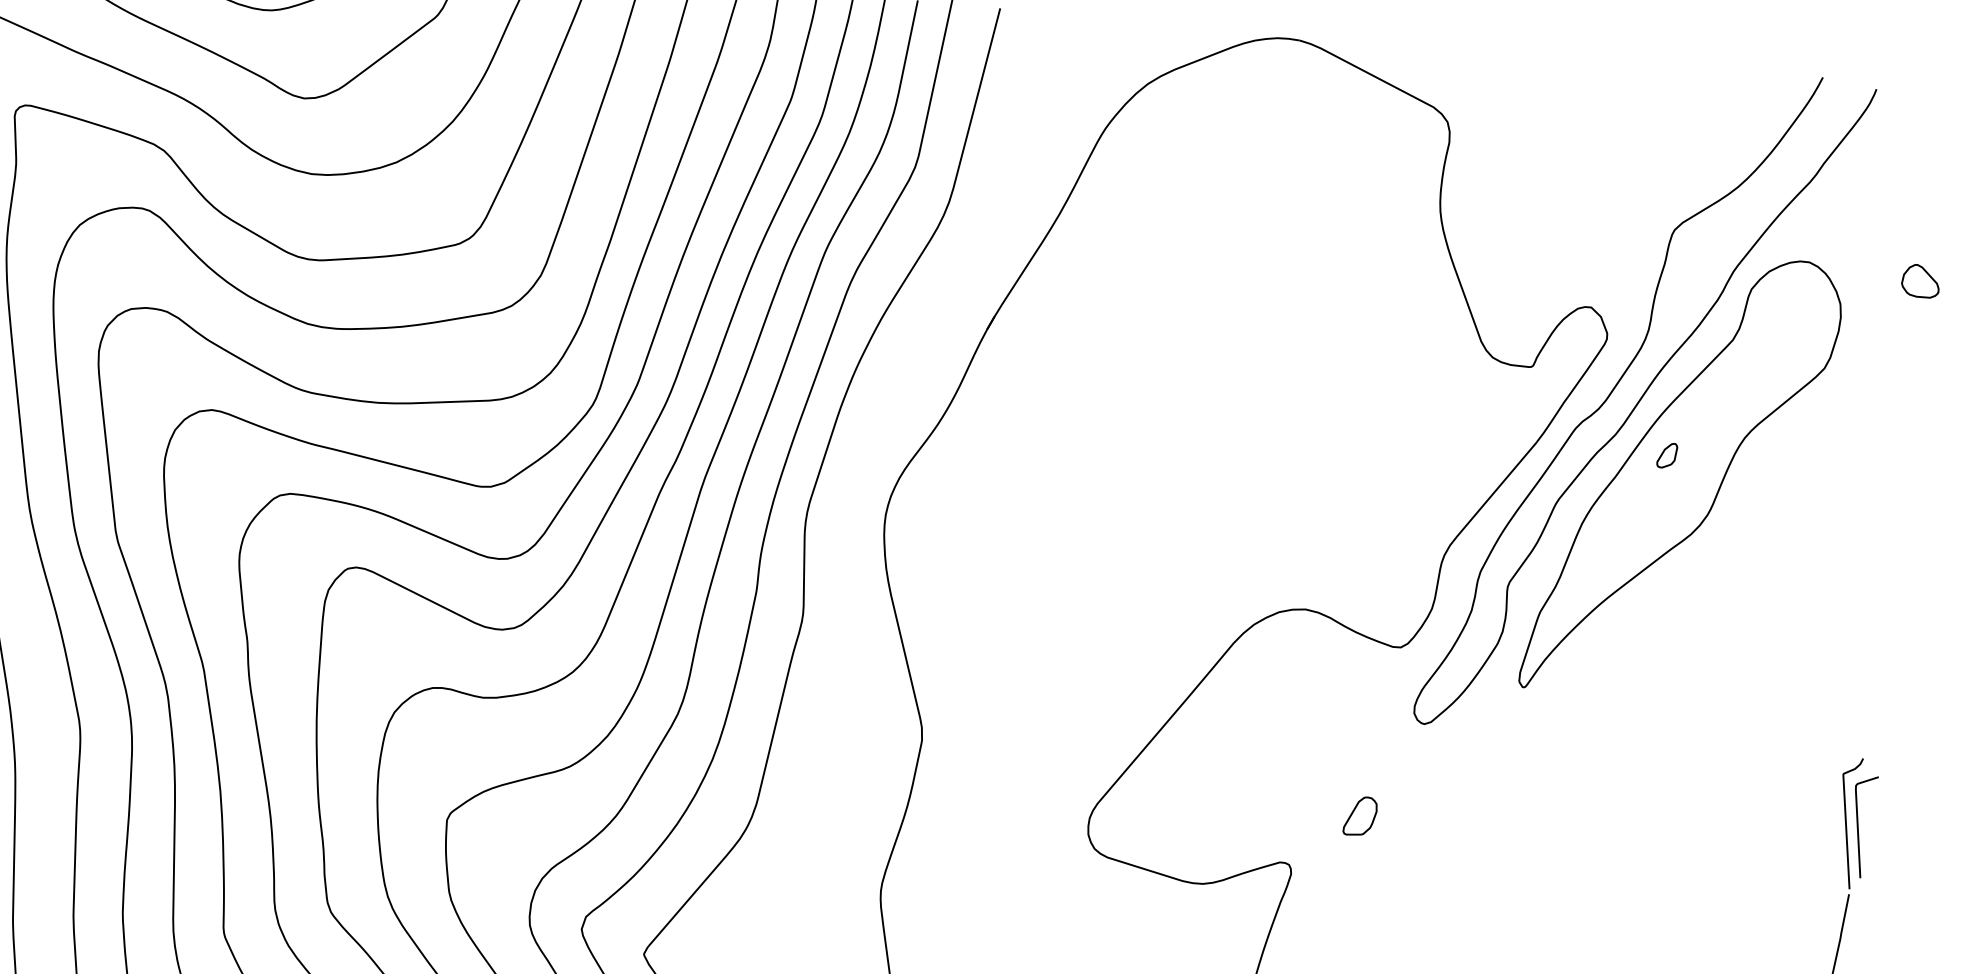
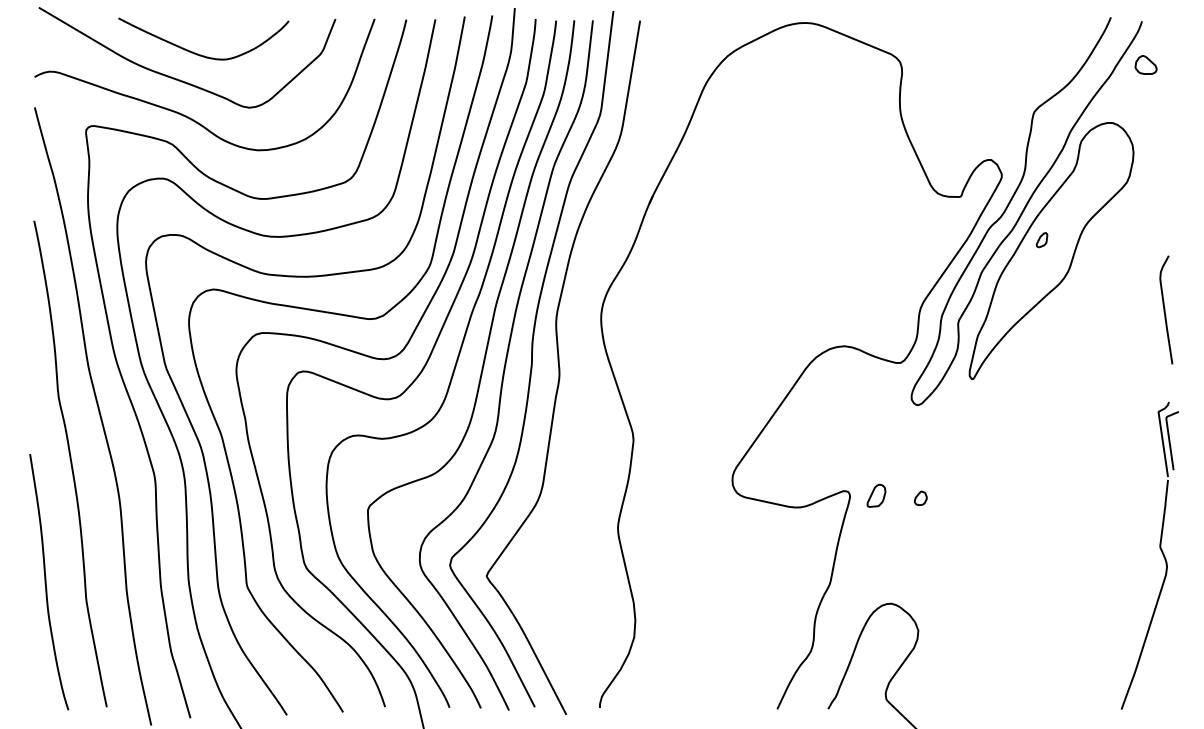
part: (1919, 280) -> (1145, 64), moved
curve: (1871, 596) -> (1165, 309), added
part: (1360, 815) -> (876, 495), moved
part: (1414, 885) -> (920, 497), added

